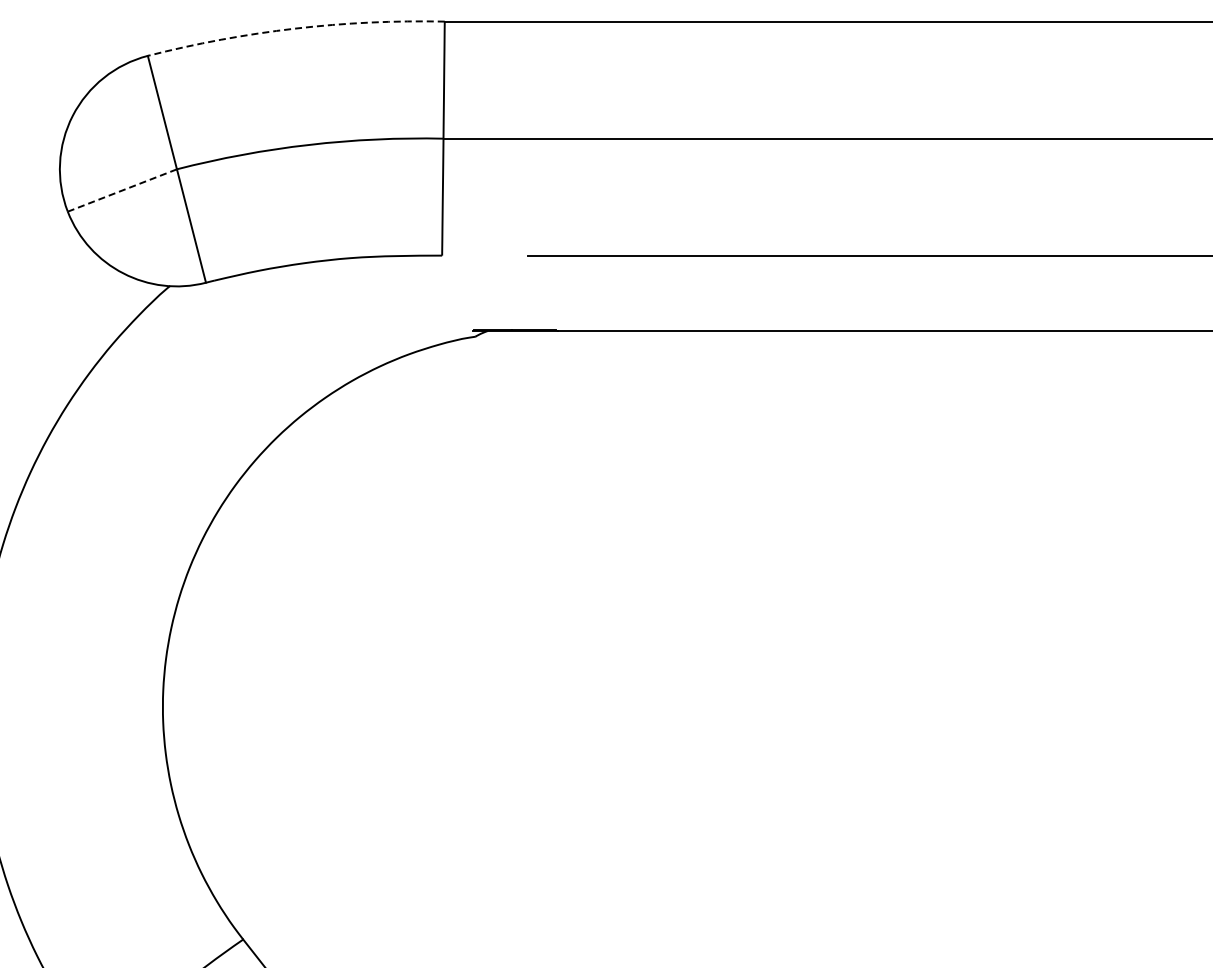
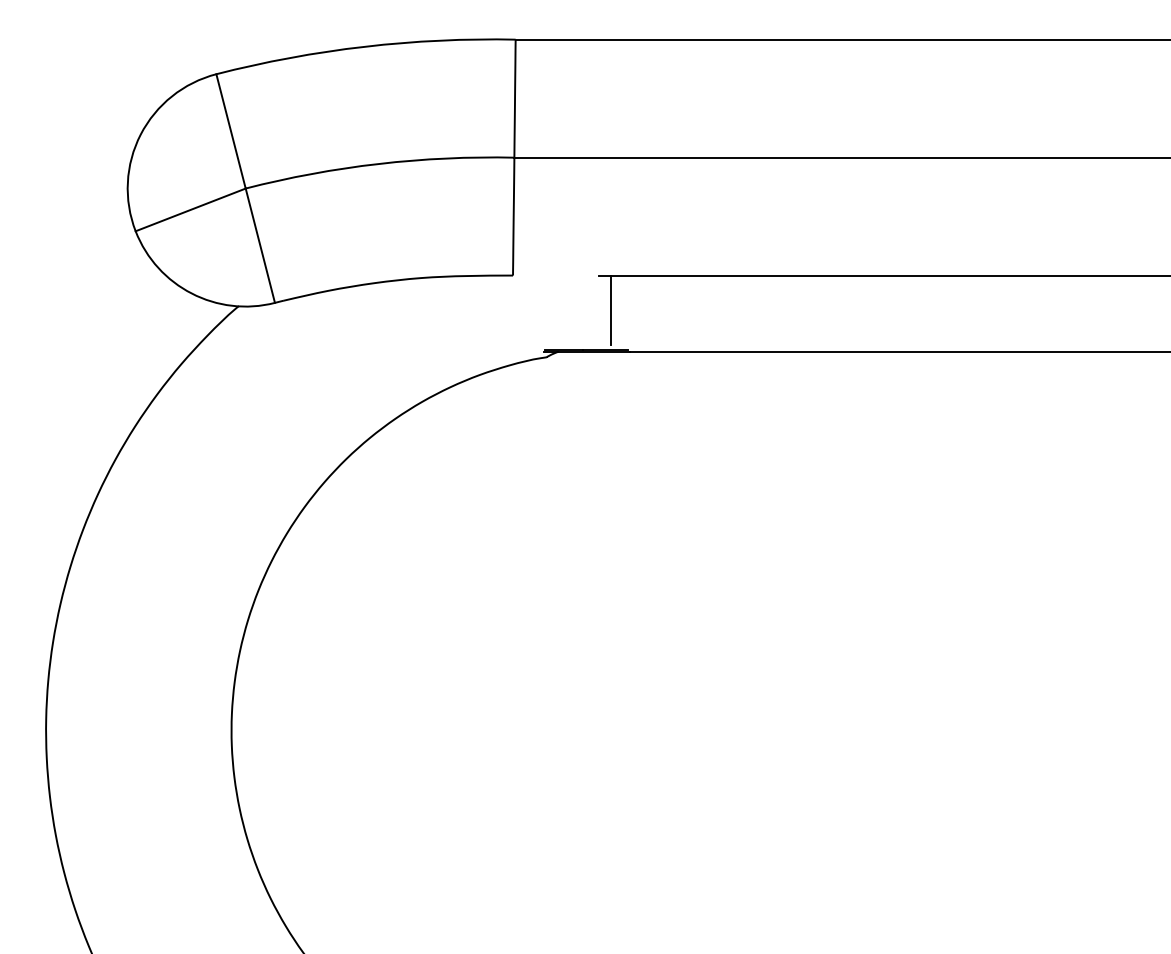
arc: (295, 28) -> (365, 46), dashed -> solid
line: (122, 190) -> (190, 209), dashed -> solid
line: (539, 289) -> (611, 309), added

